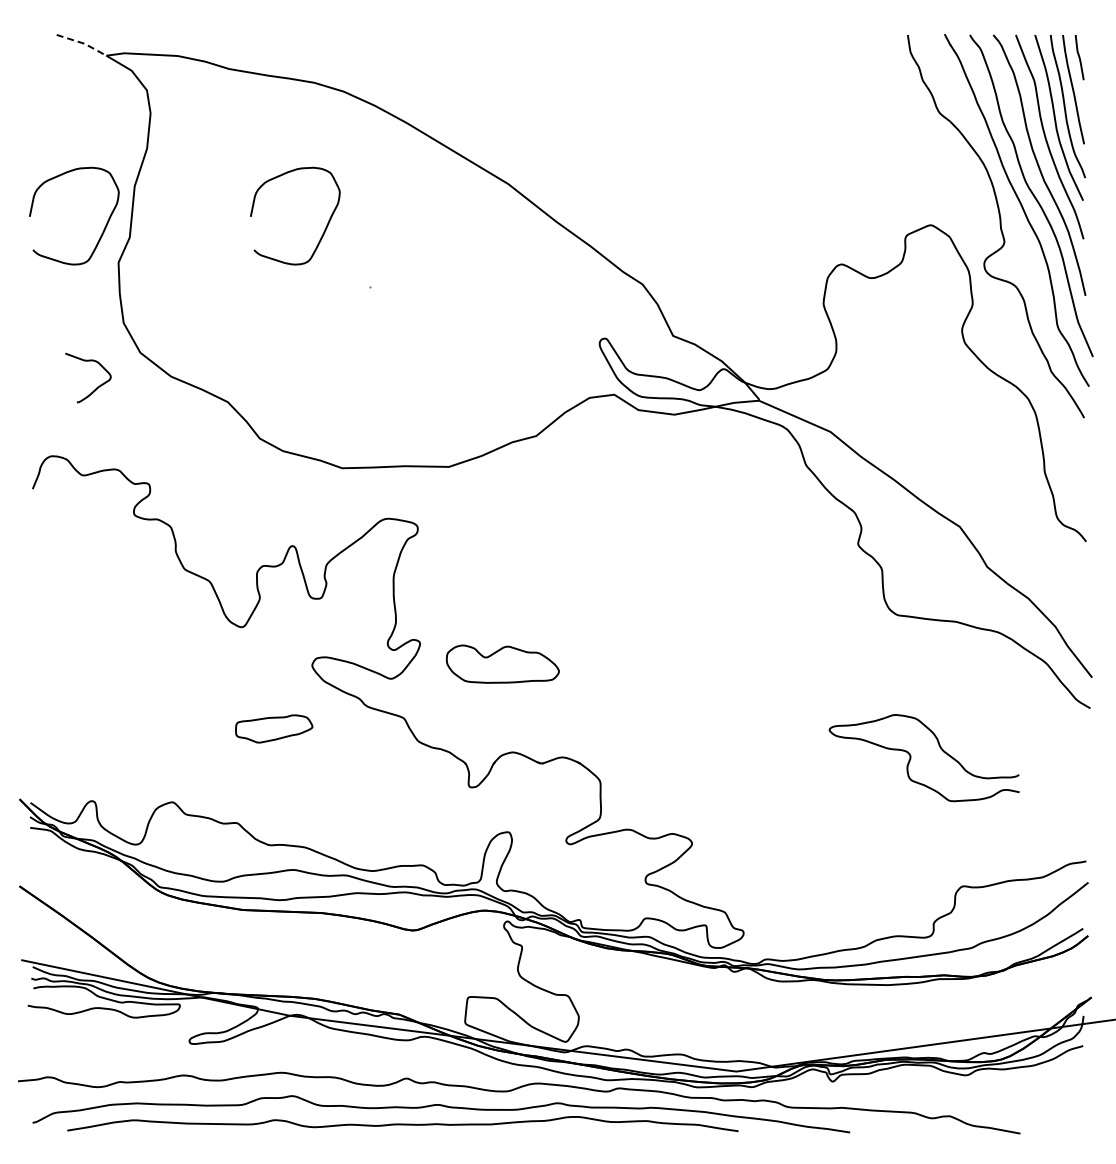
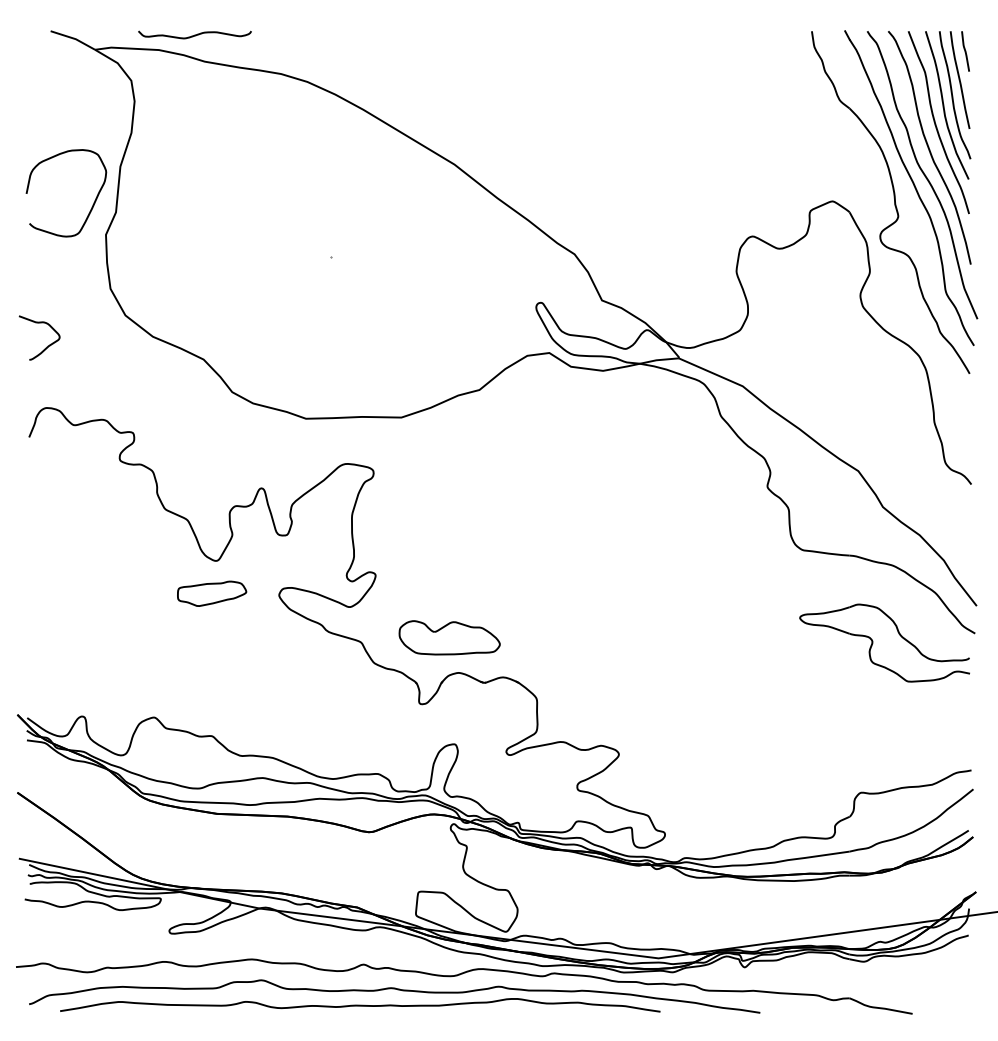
curve: (218, 38) -> (195, 34), added
line: (83, 43) -> (74, 38), dashed -> solid
curve: (324, 229) -> (290, 205), removed
curve: (97, 386) -> (47, 345), moved
part: (502, 663) -> (449, 637), moved
part: (274, 728) -> (212, 593), moved
part: (911, 758) -> (873, 643), moved

